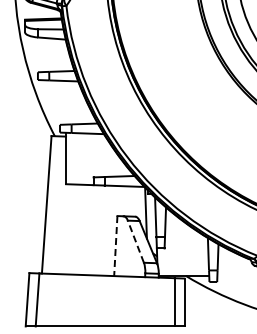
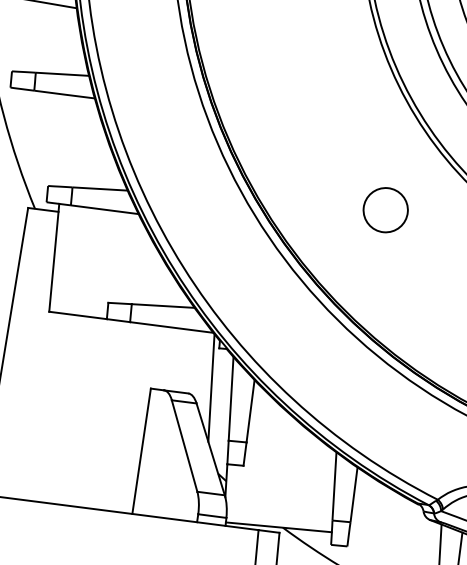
circle: (220, 121) -> (385, 210), added
line: (135, 241) -> (183, 445), dashed -> solid
line: (115, 246) -> (140, 452), dashed -> solid

